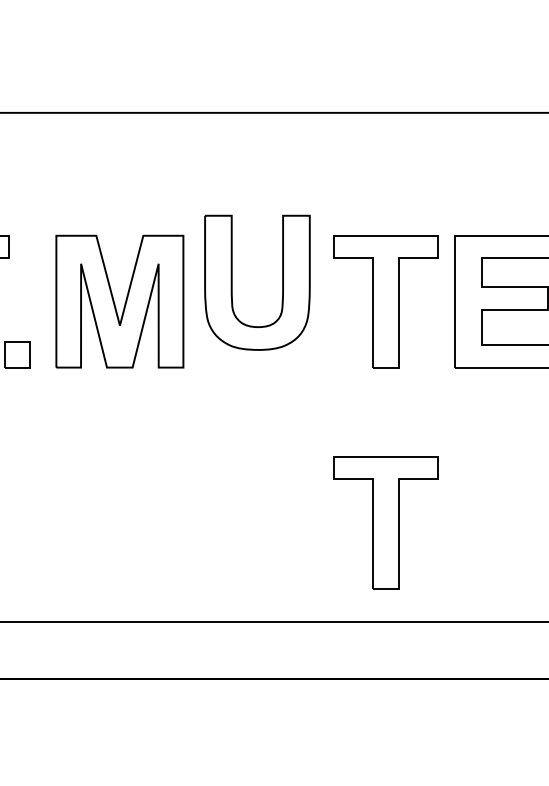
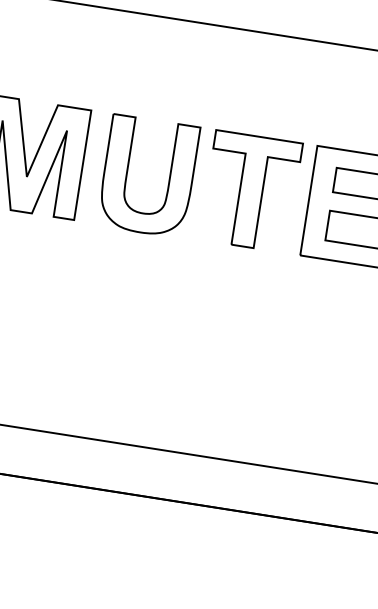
part: (232, 282) -> (127, 172), moved
part: (385, 522) -> (222, 375), removed

